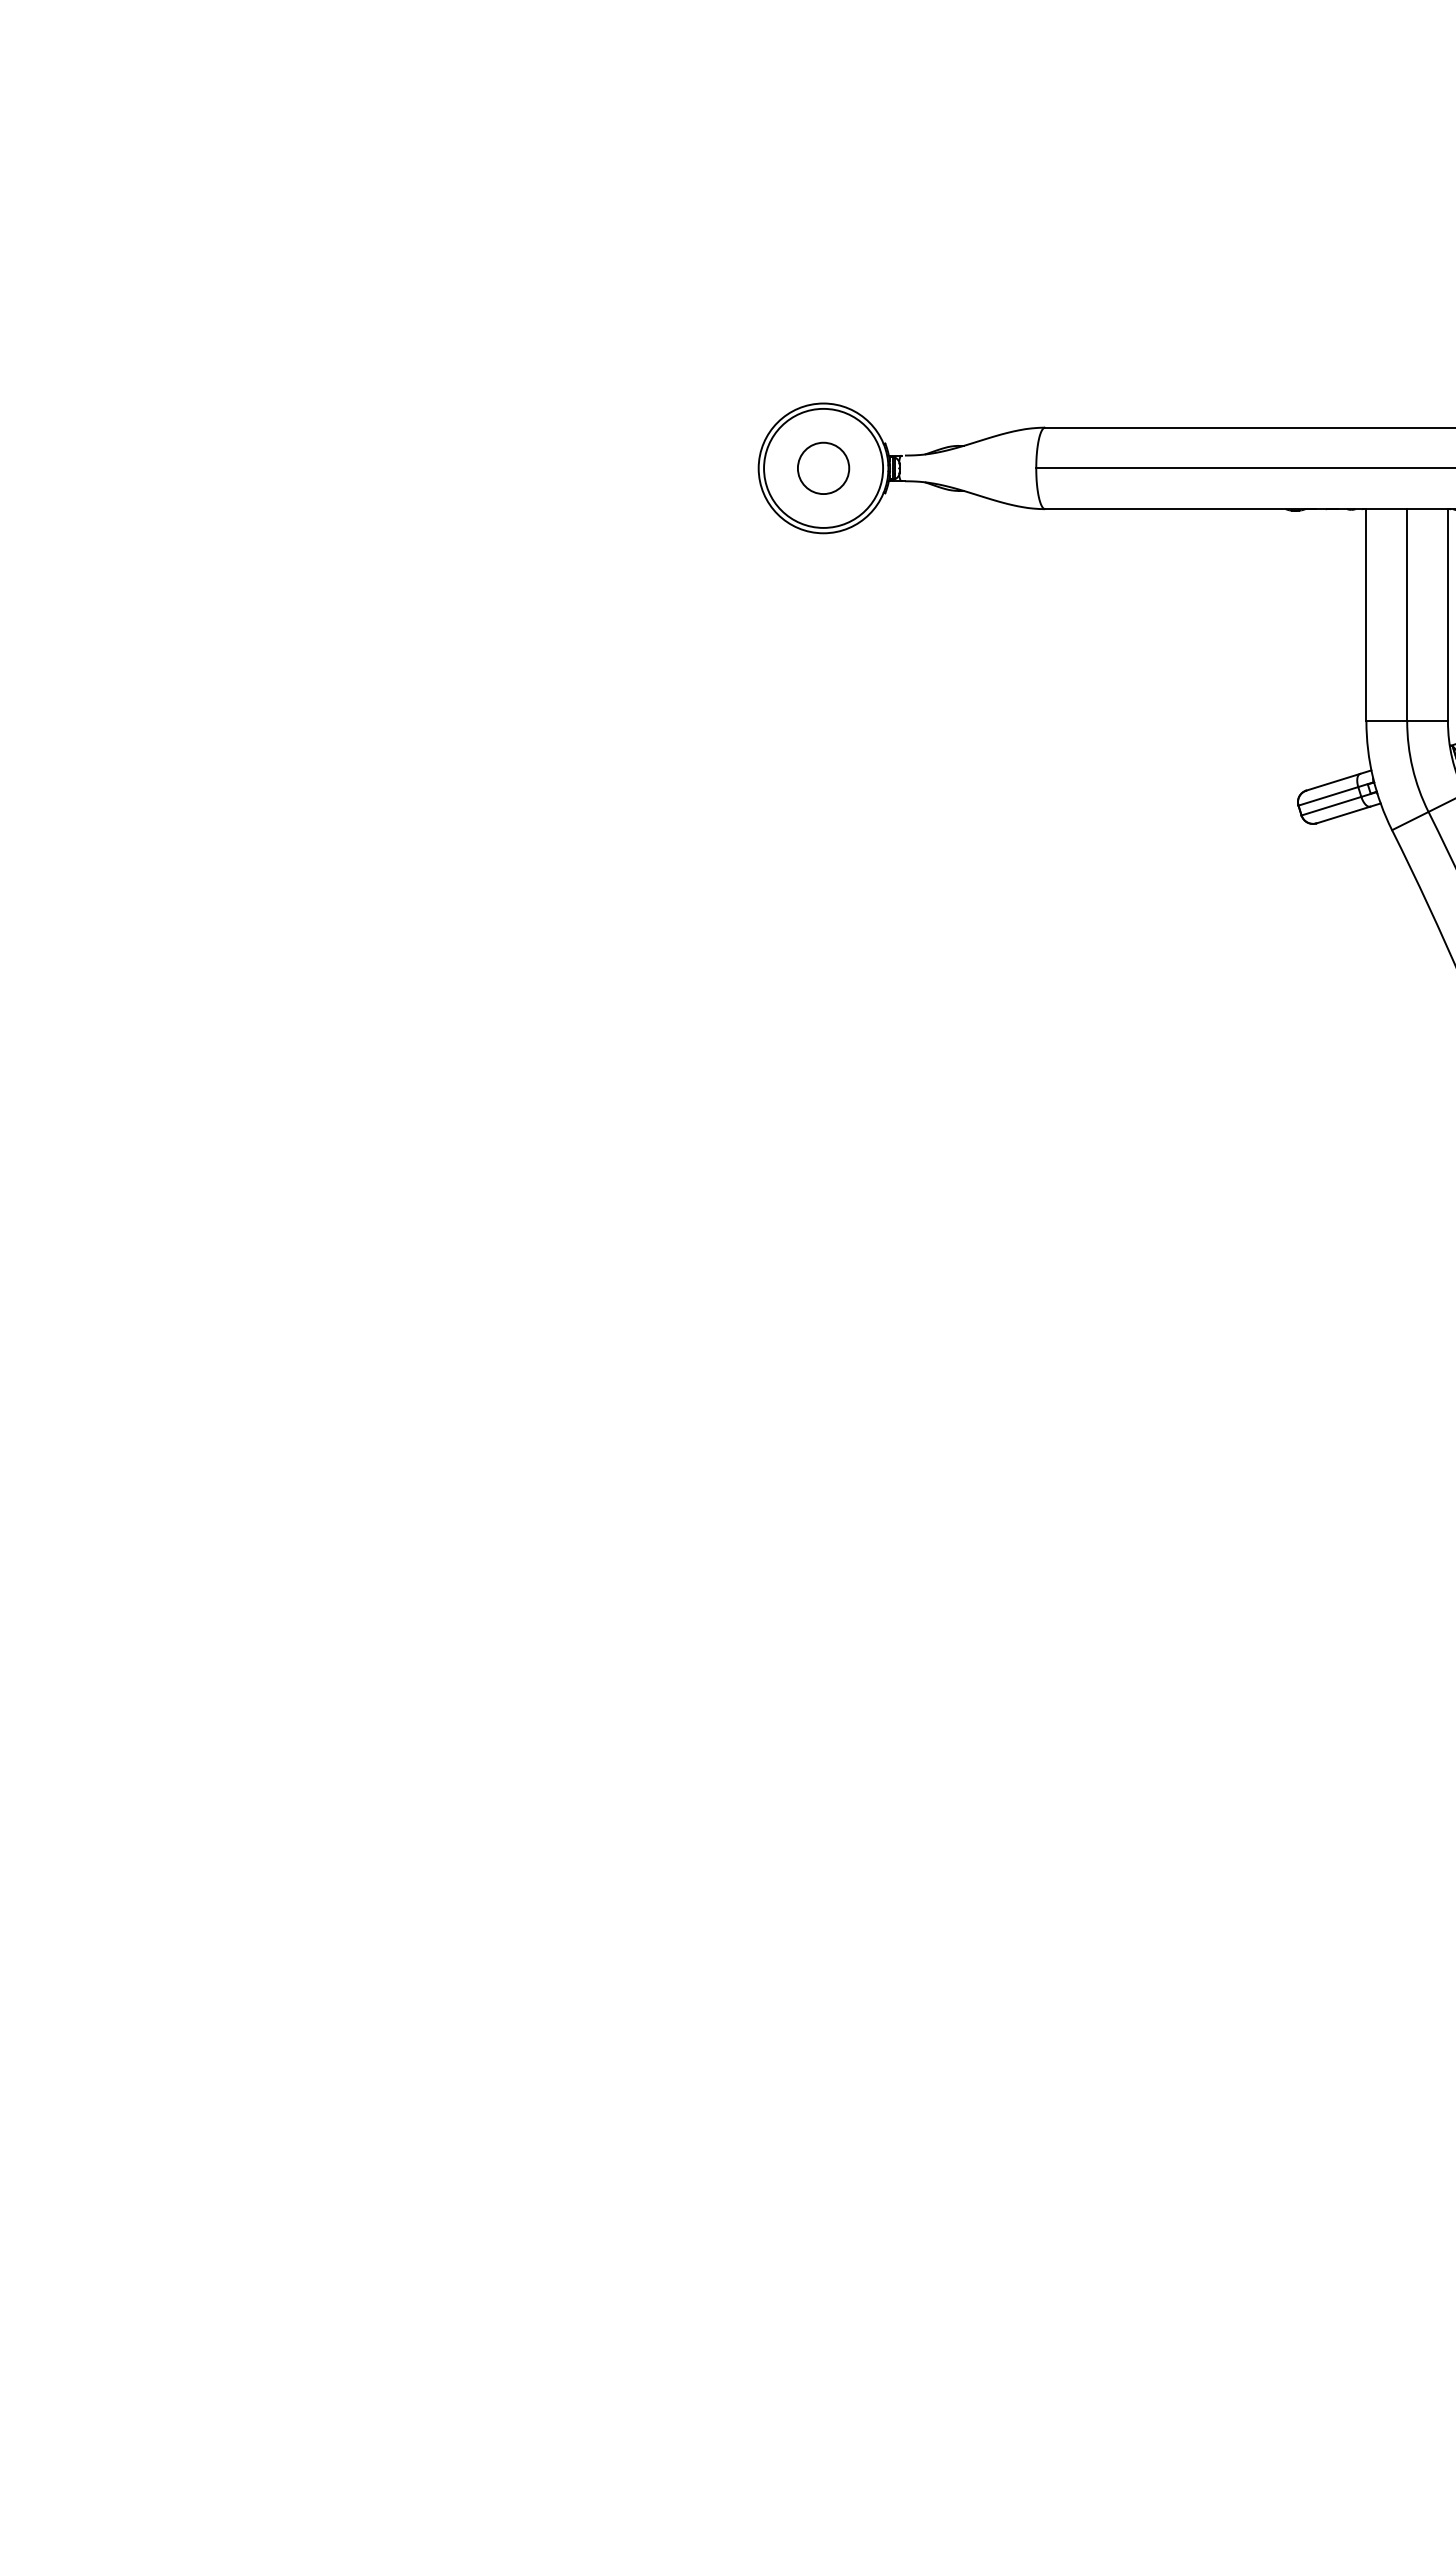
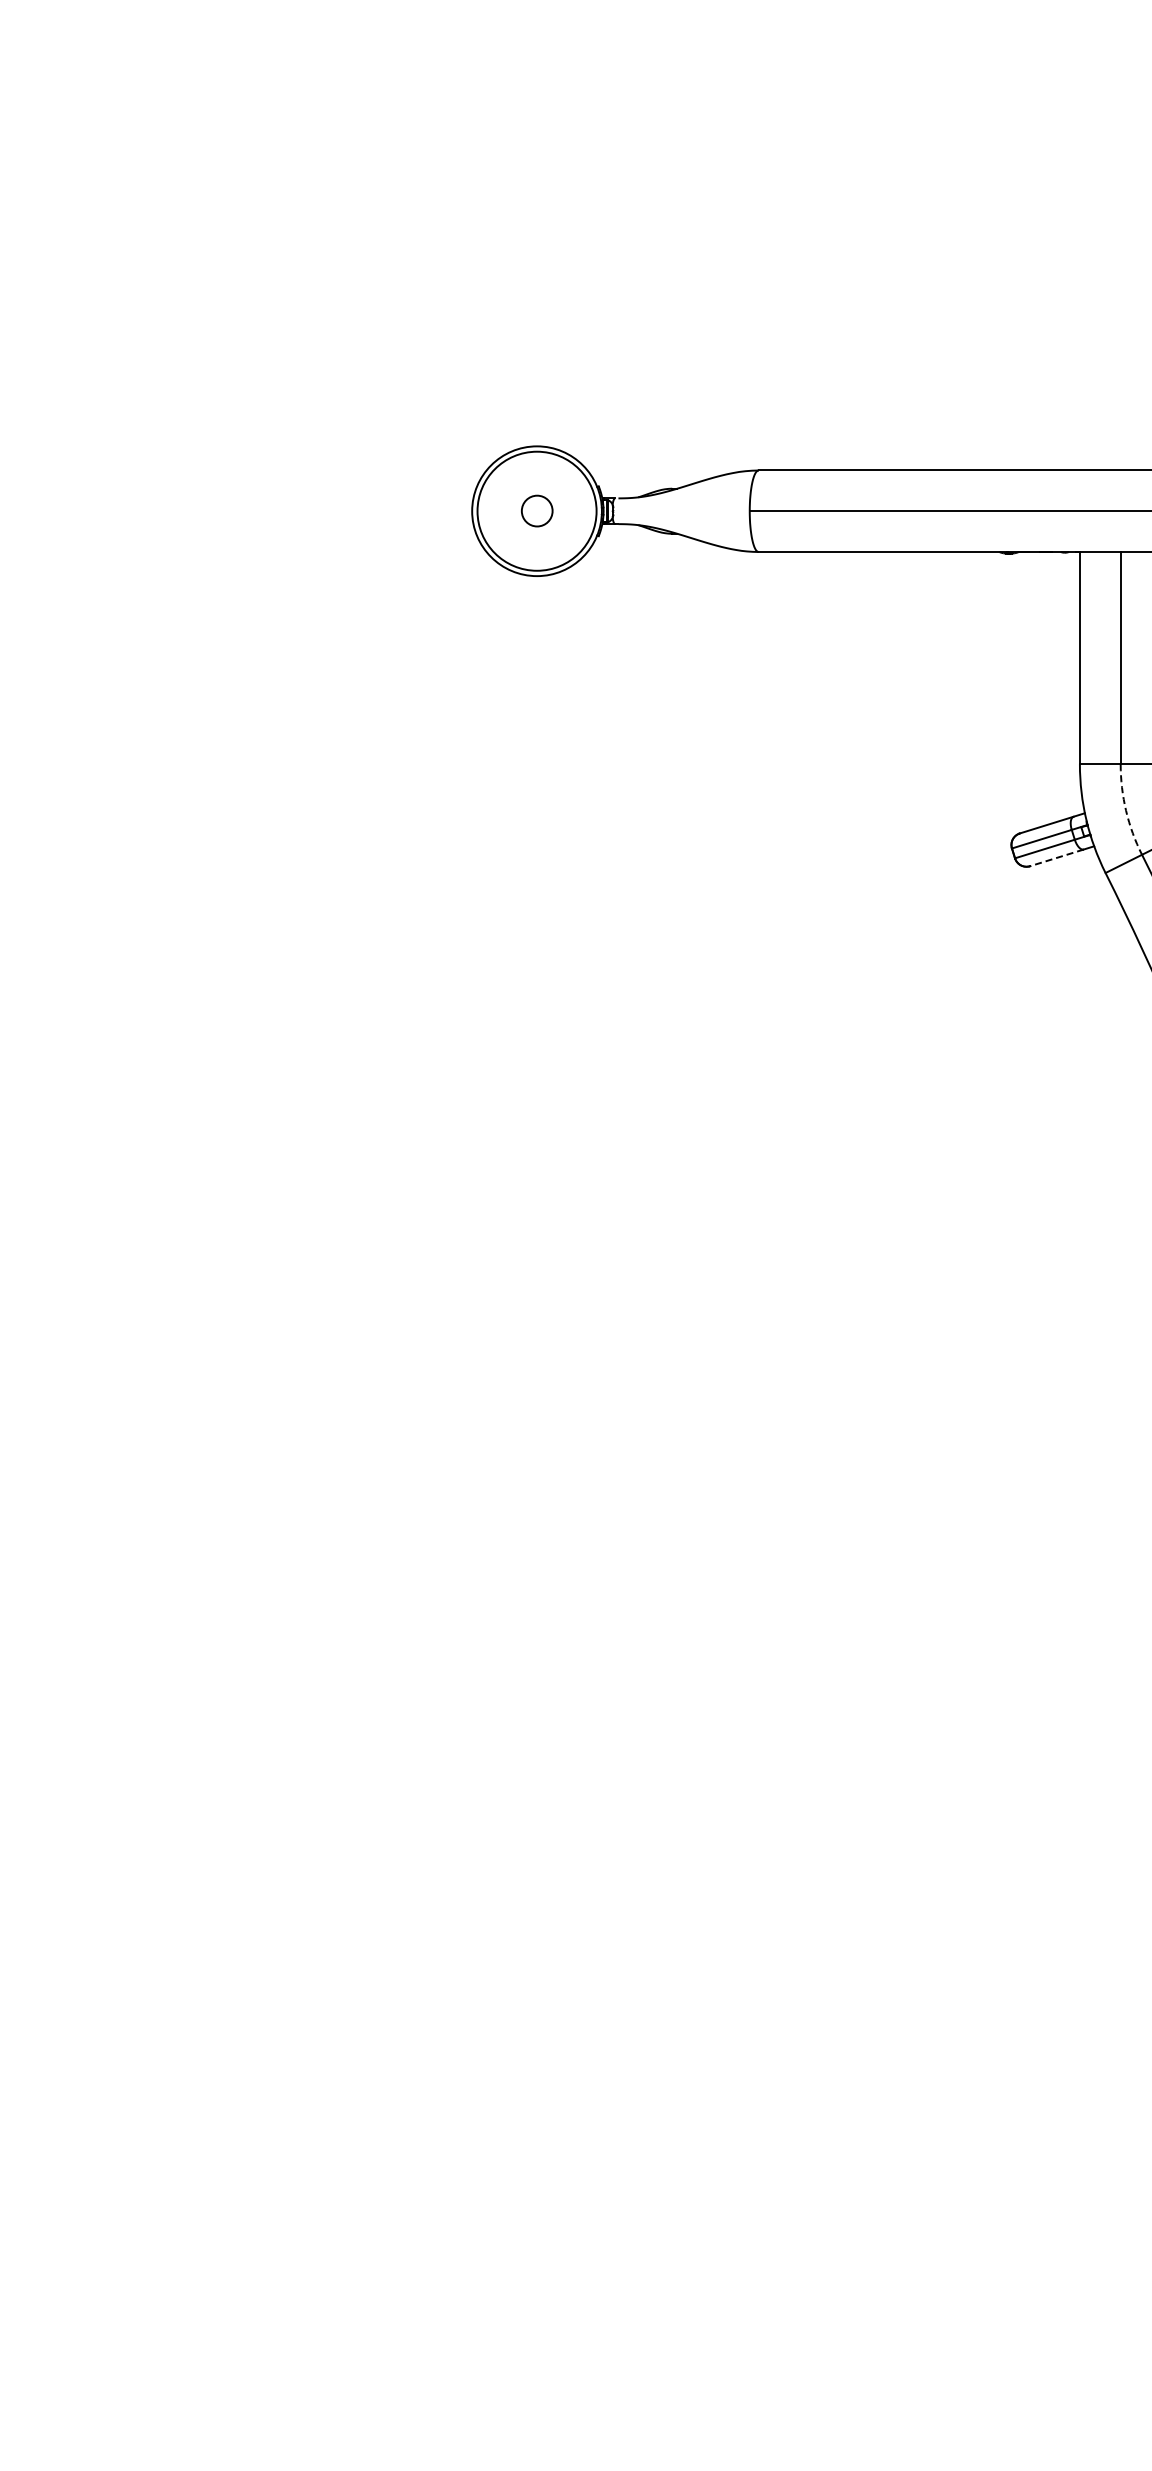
circle: (823, 467) -> (536, 510), size x0.6
arc: (1412, 767) -> (1125, 810), solid -> dashed
line: (1342, 815) -> (1055, 858), solid -> dashed

